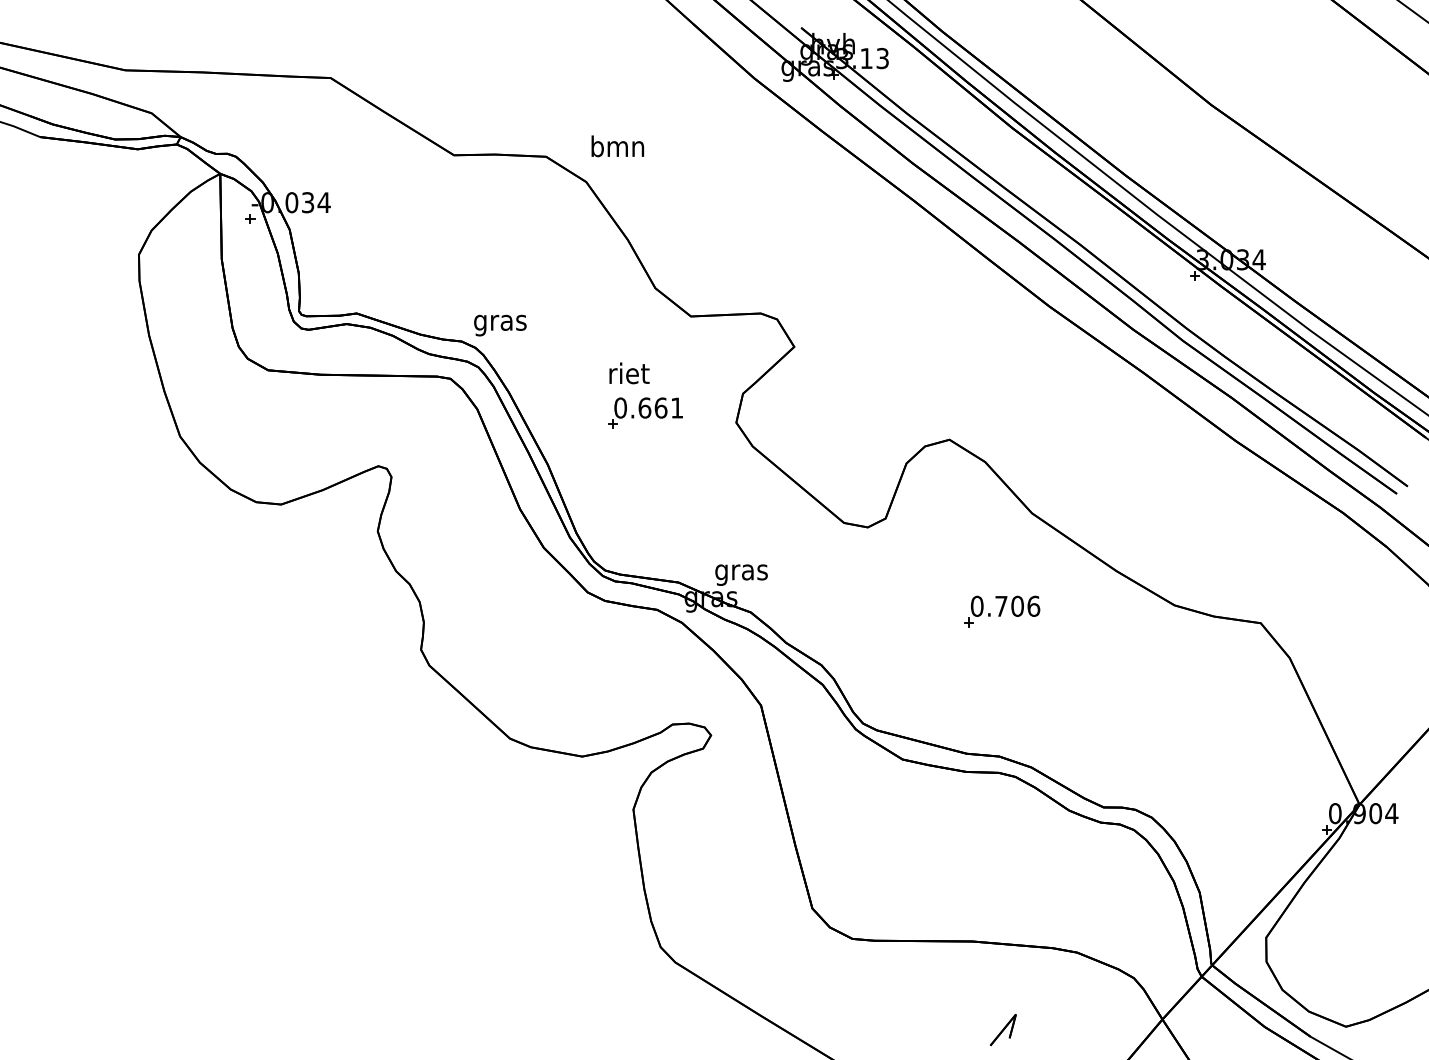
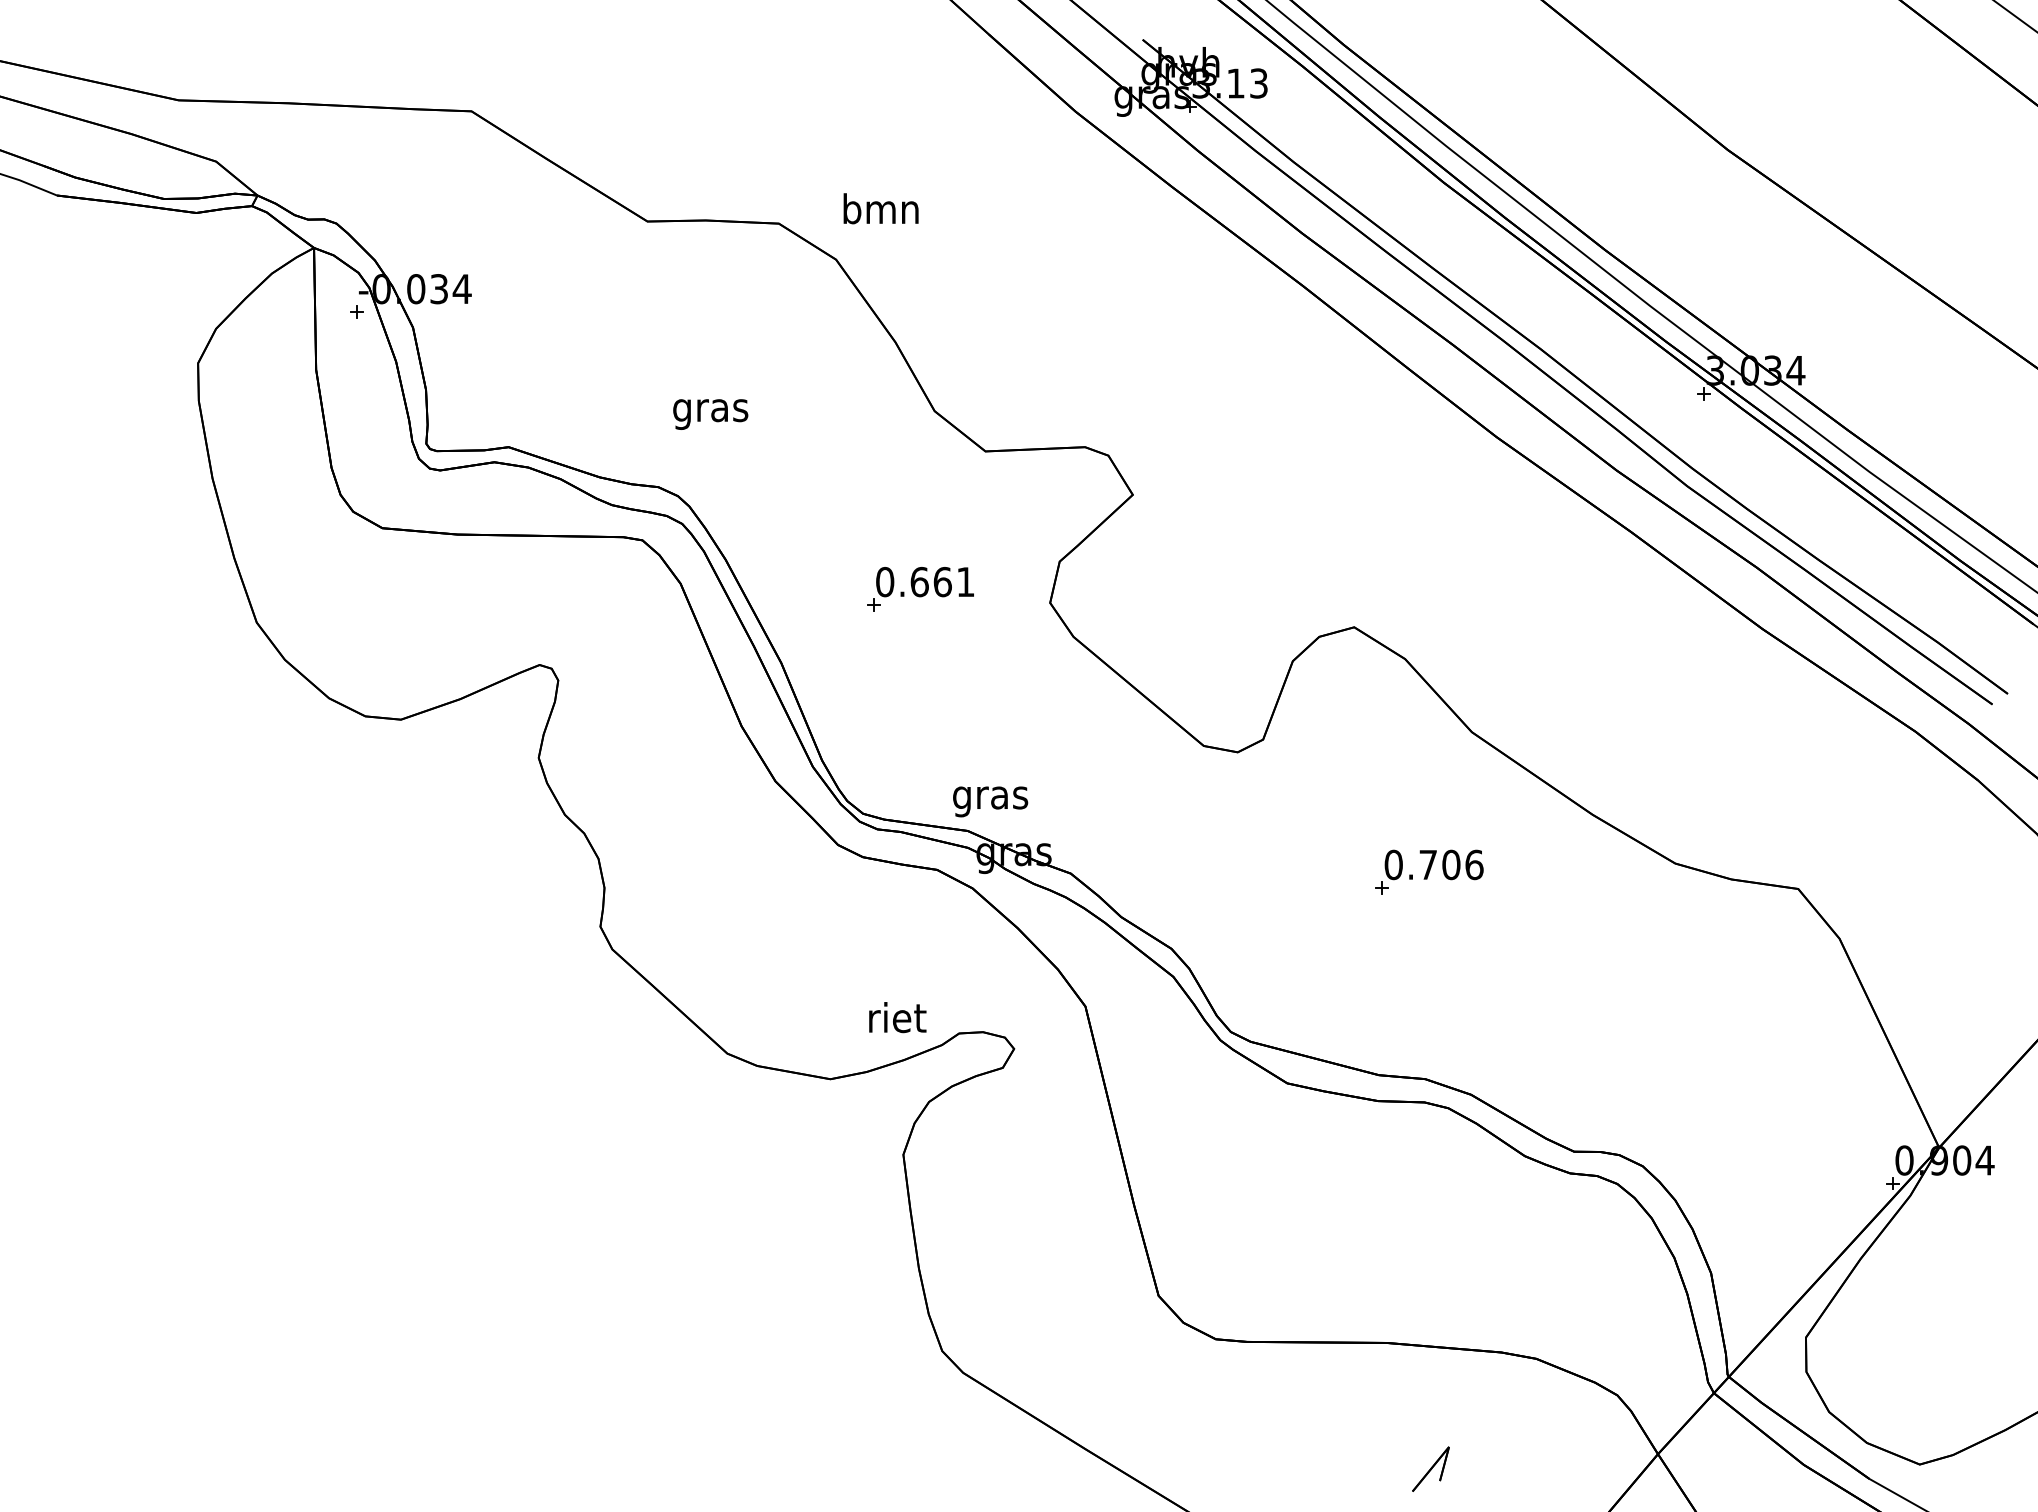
text: (500, 325) -> (710, 414), moved
text: (629, 373) -> (897, 1017), moved
text: (741, 574) -> (990, 800), moved

